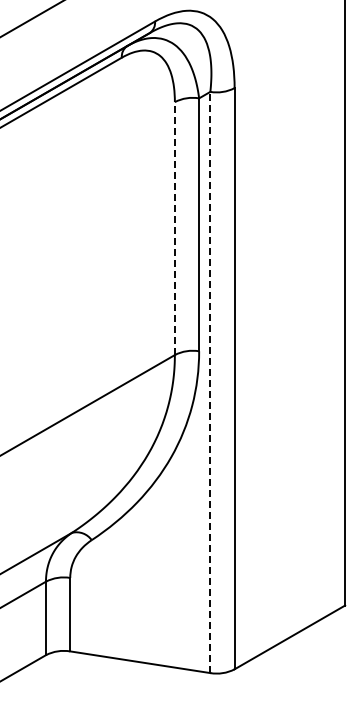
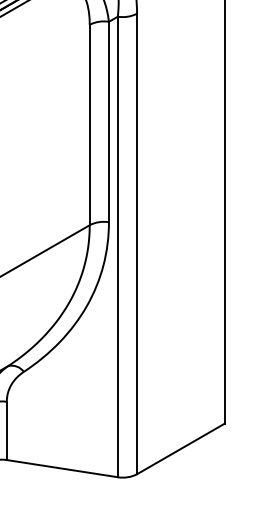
line: (174, 228) -> (89, 124), dashed -> solid
line: (210, 382) -> (117, 246), dashed -> solid

